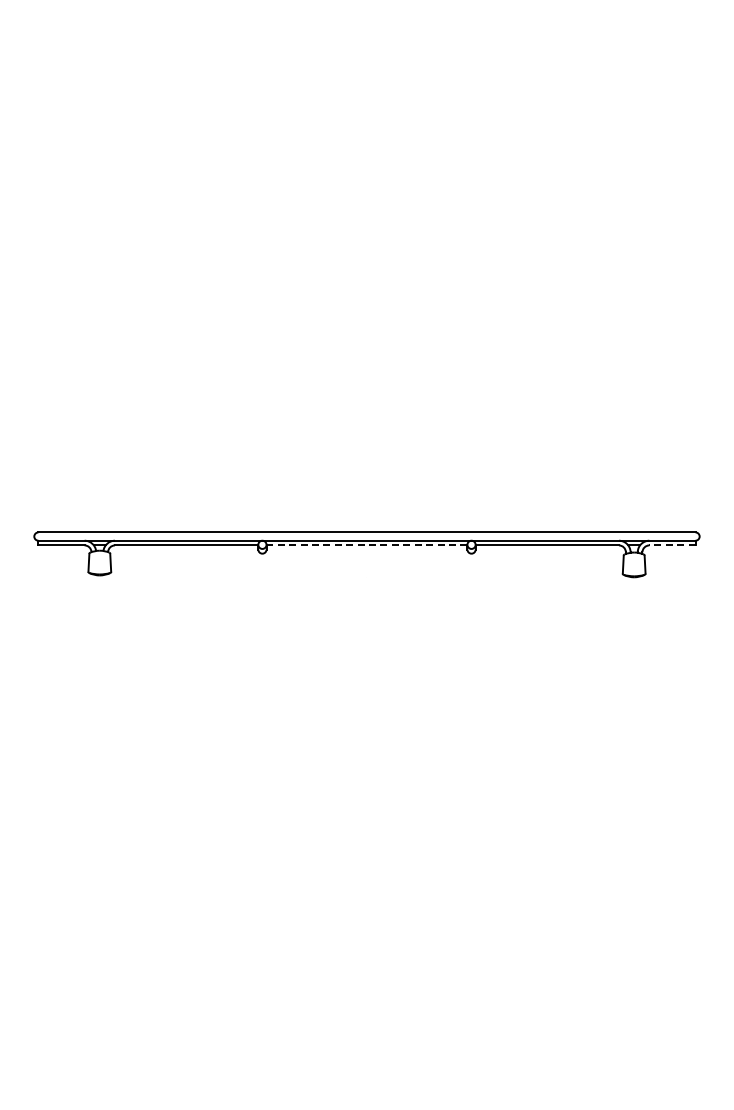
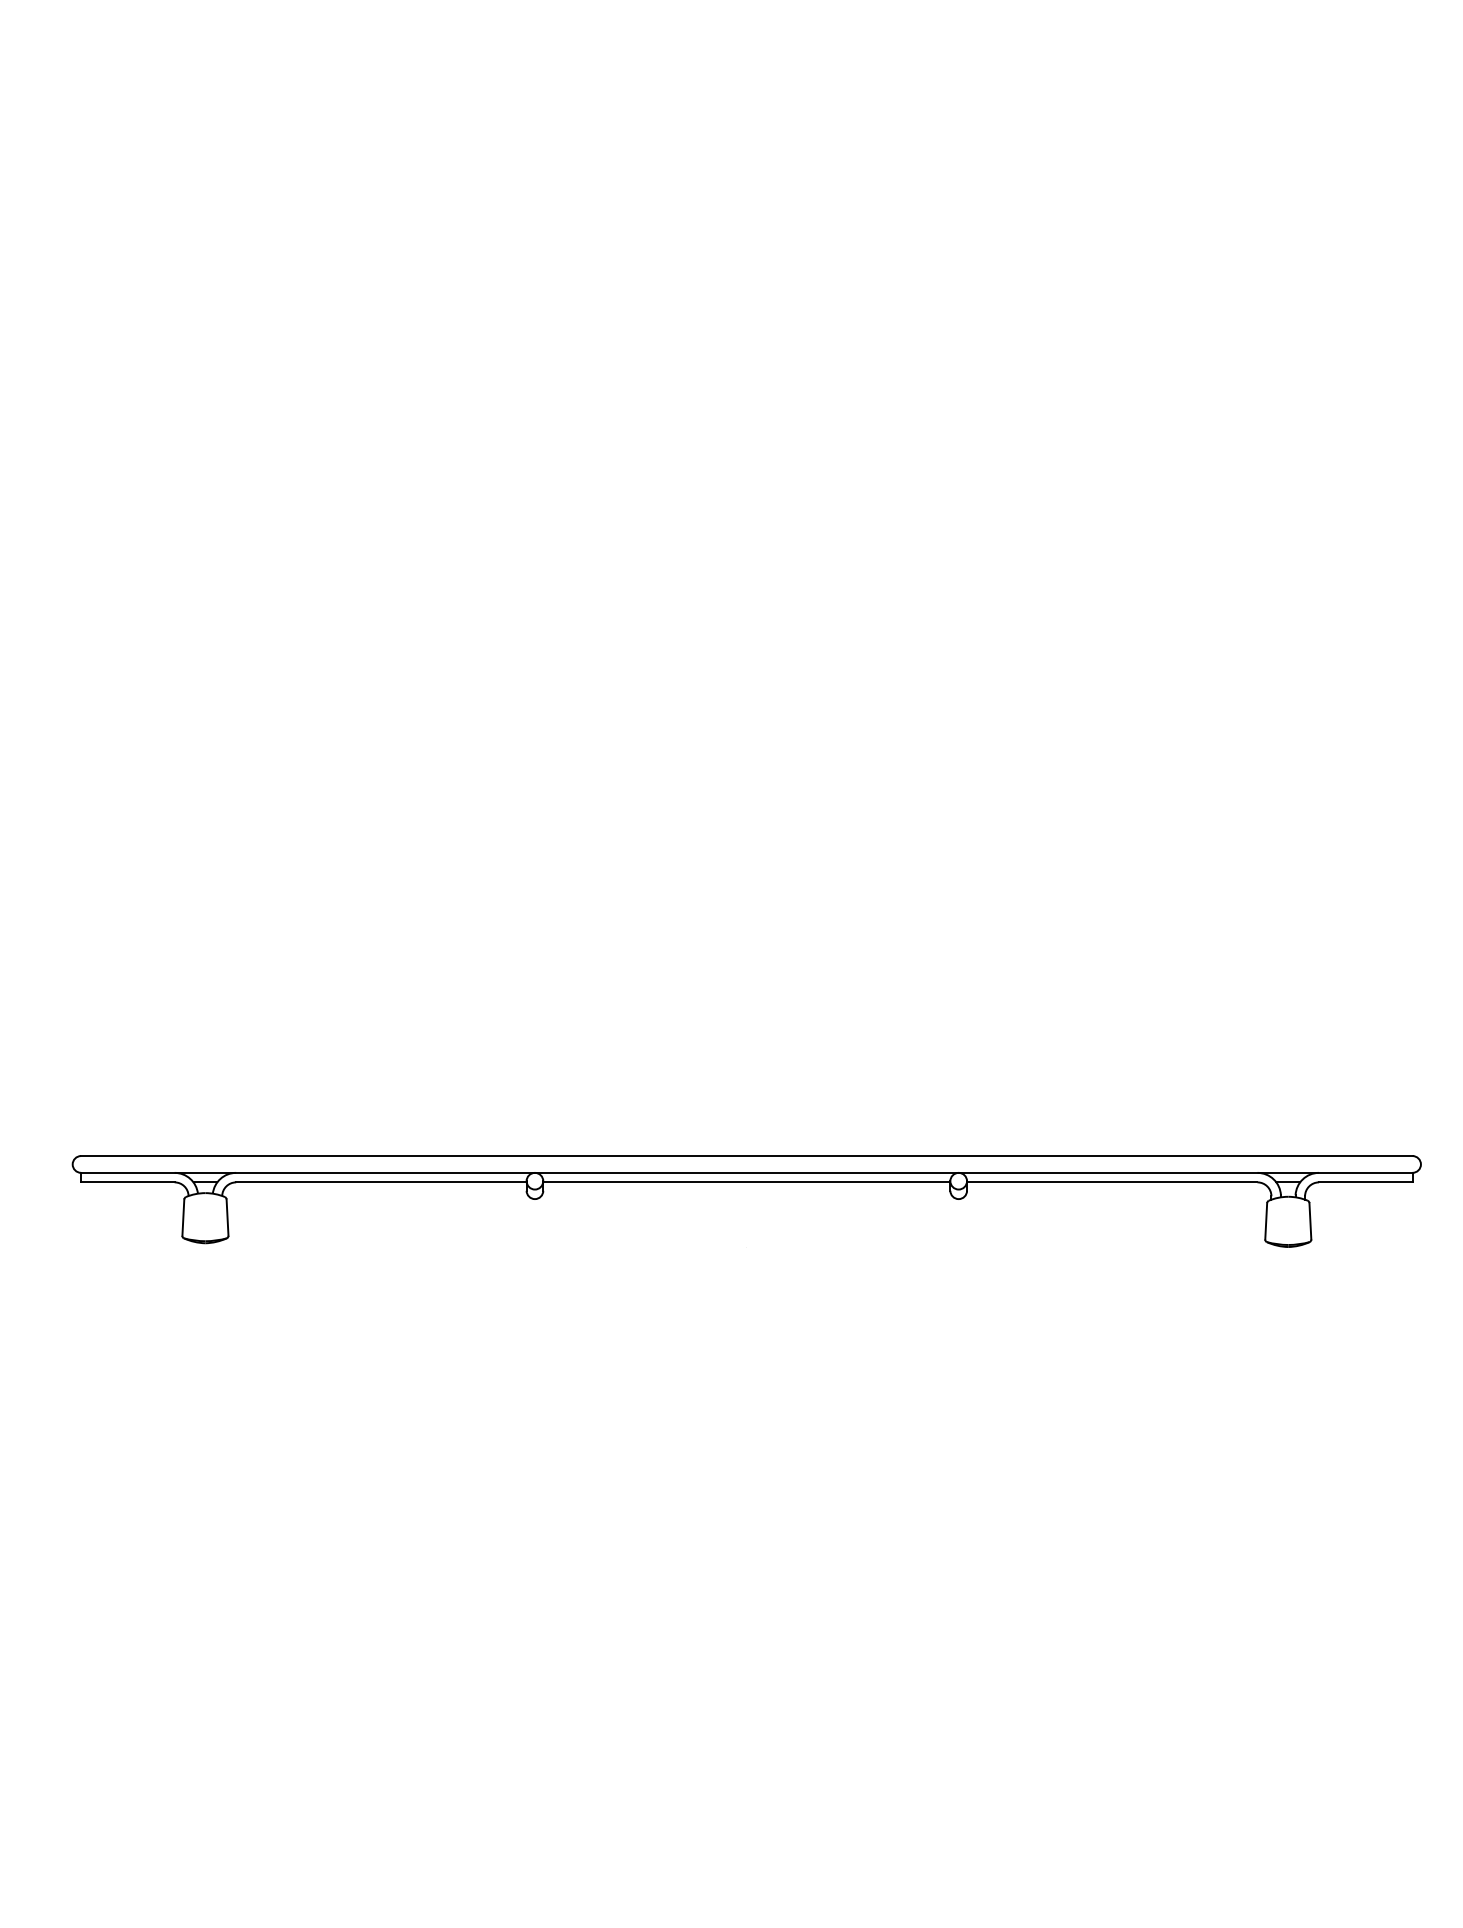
line: (366, 545) -> (745, 1182), dashed -> solid
line: (671, 545) -> (1363, 1182), dashed -> solid

